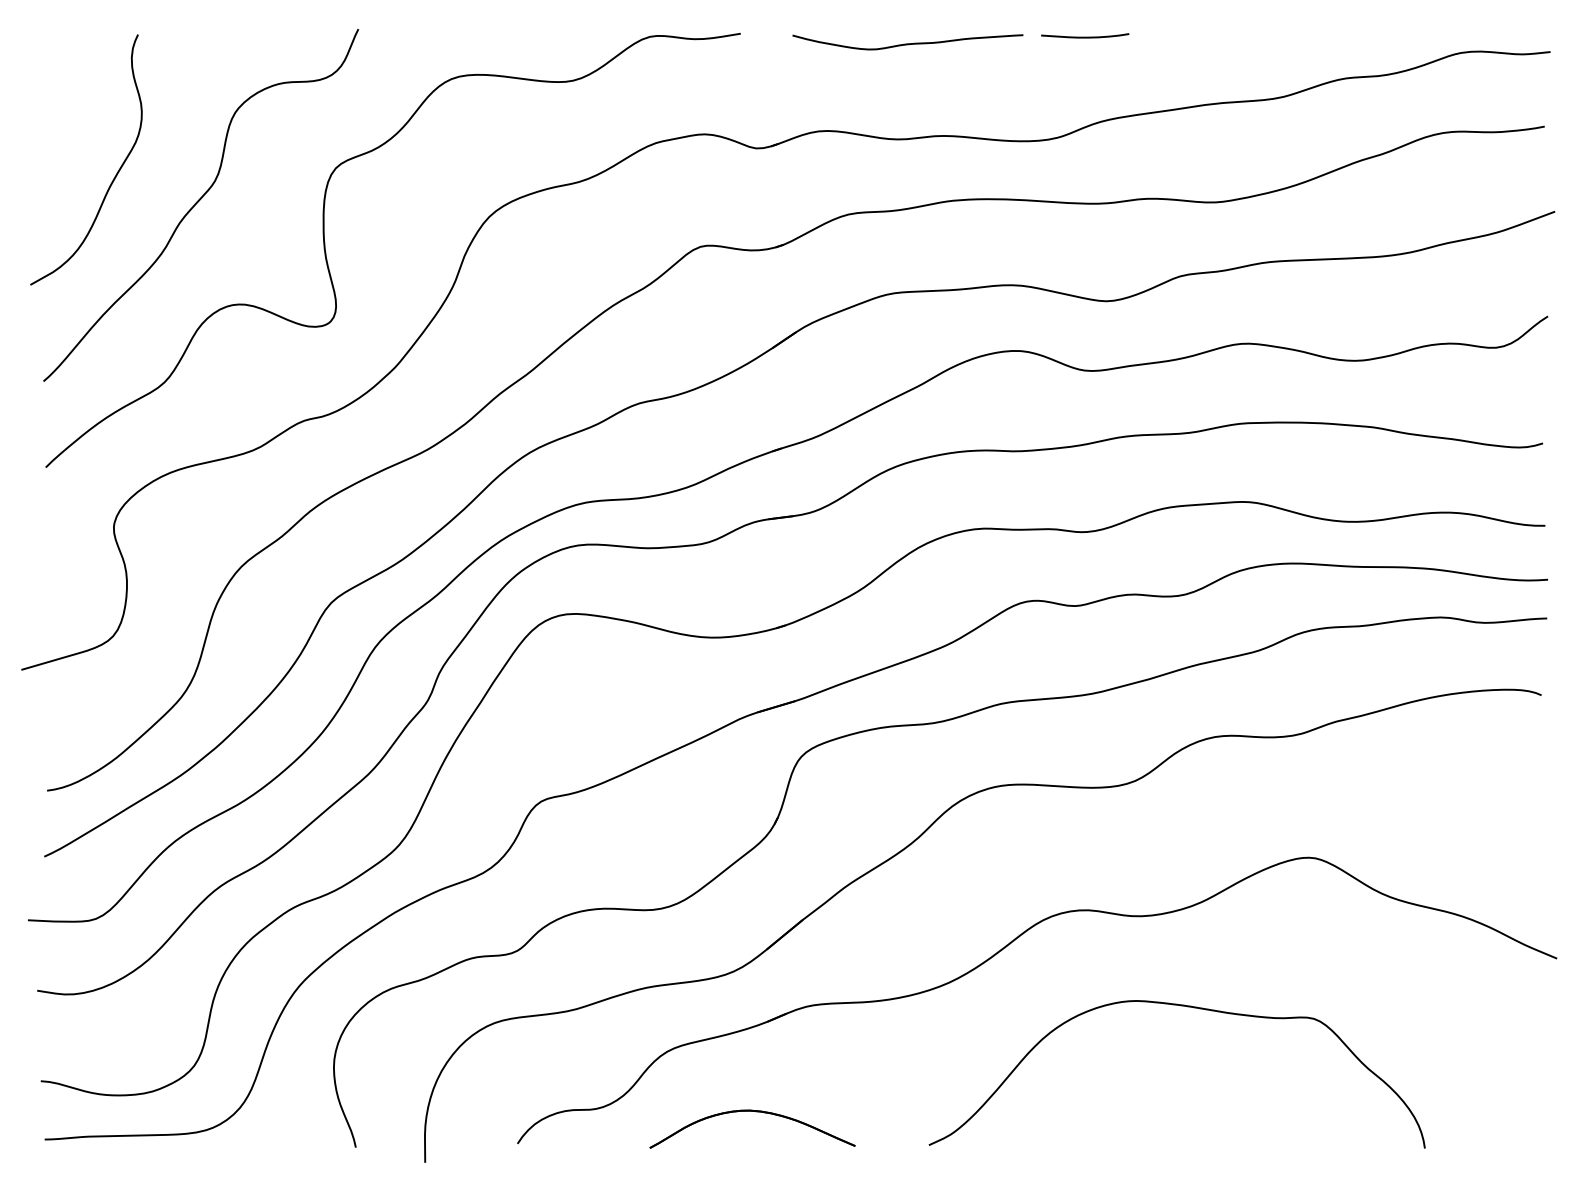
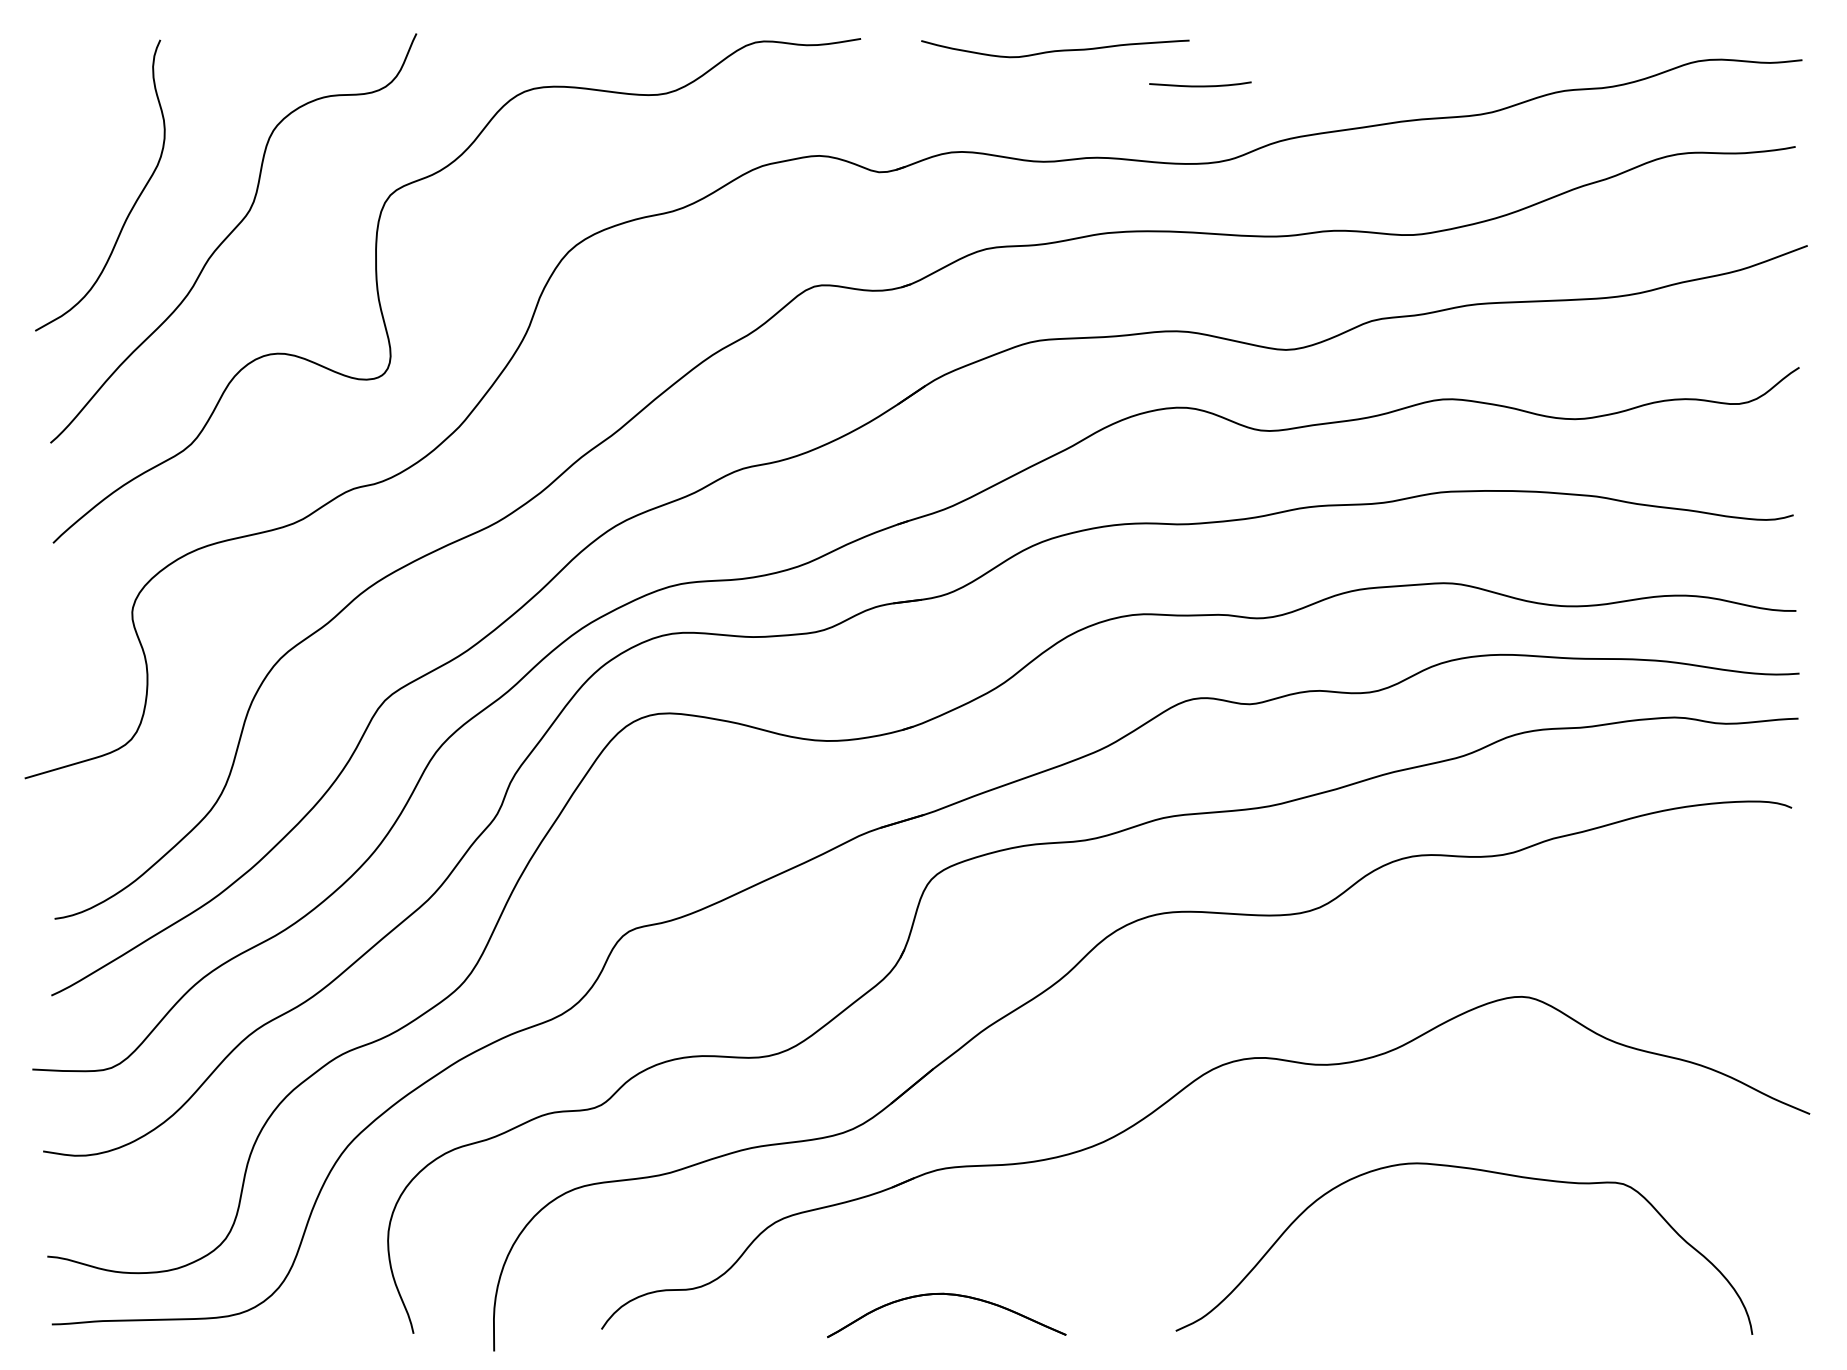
curve: (1085, 36) -> (1200, 85), moved
curve: (1186, 1007) -> (1475, 1170), moved
part: (753, 1112) -> (947, 1295), moved

